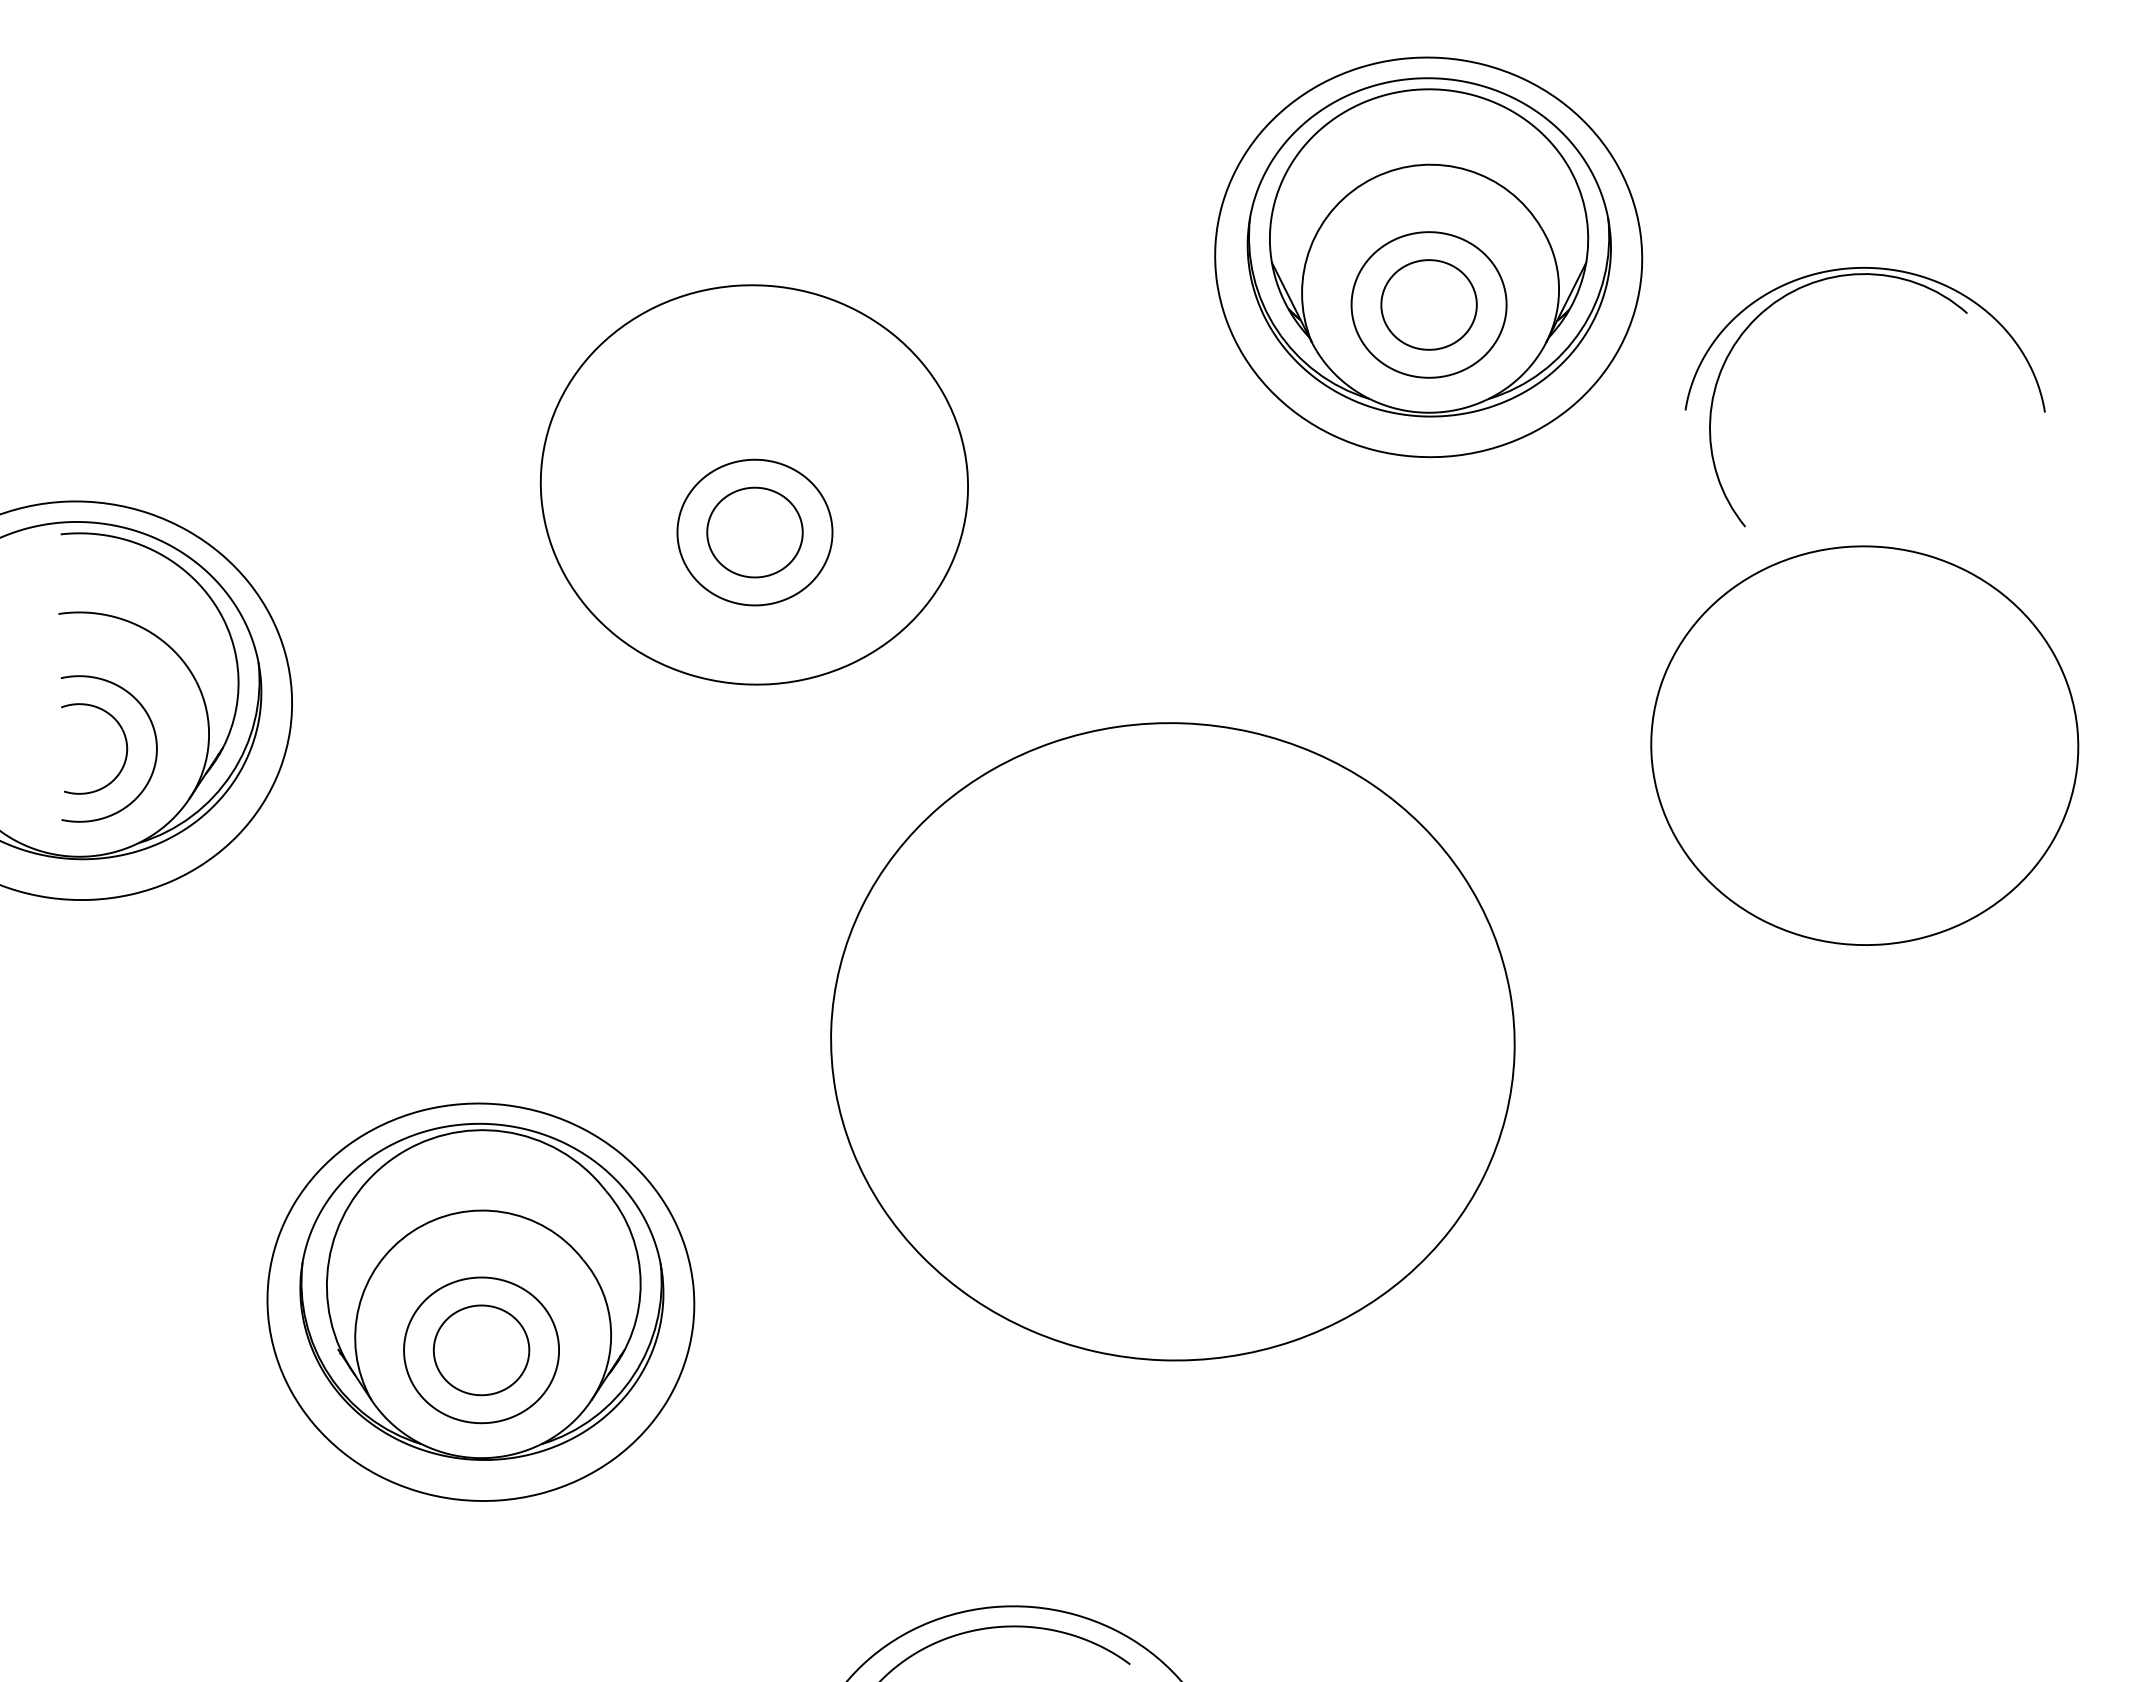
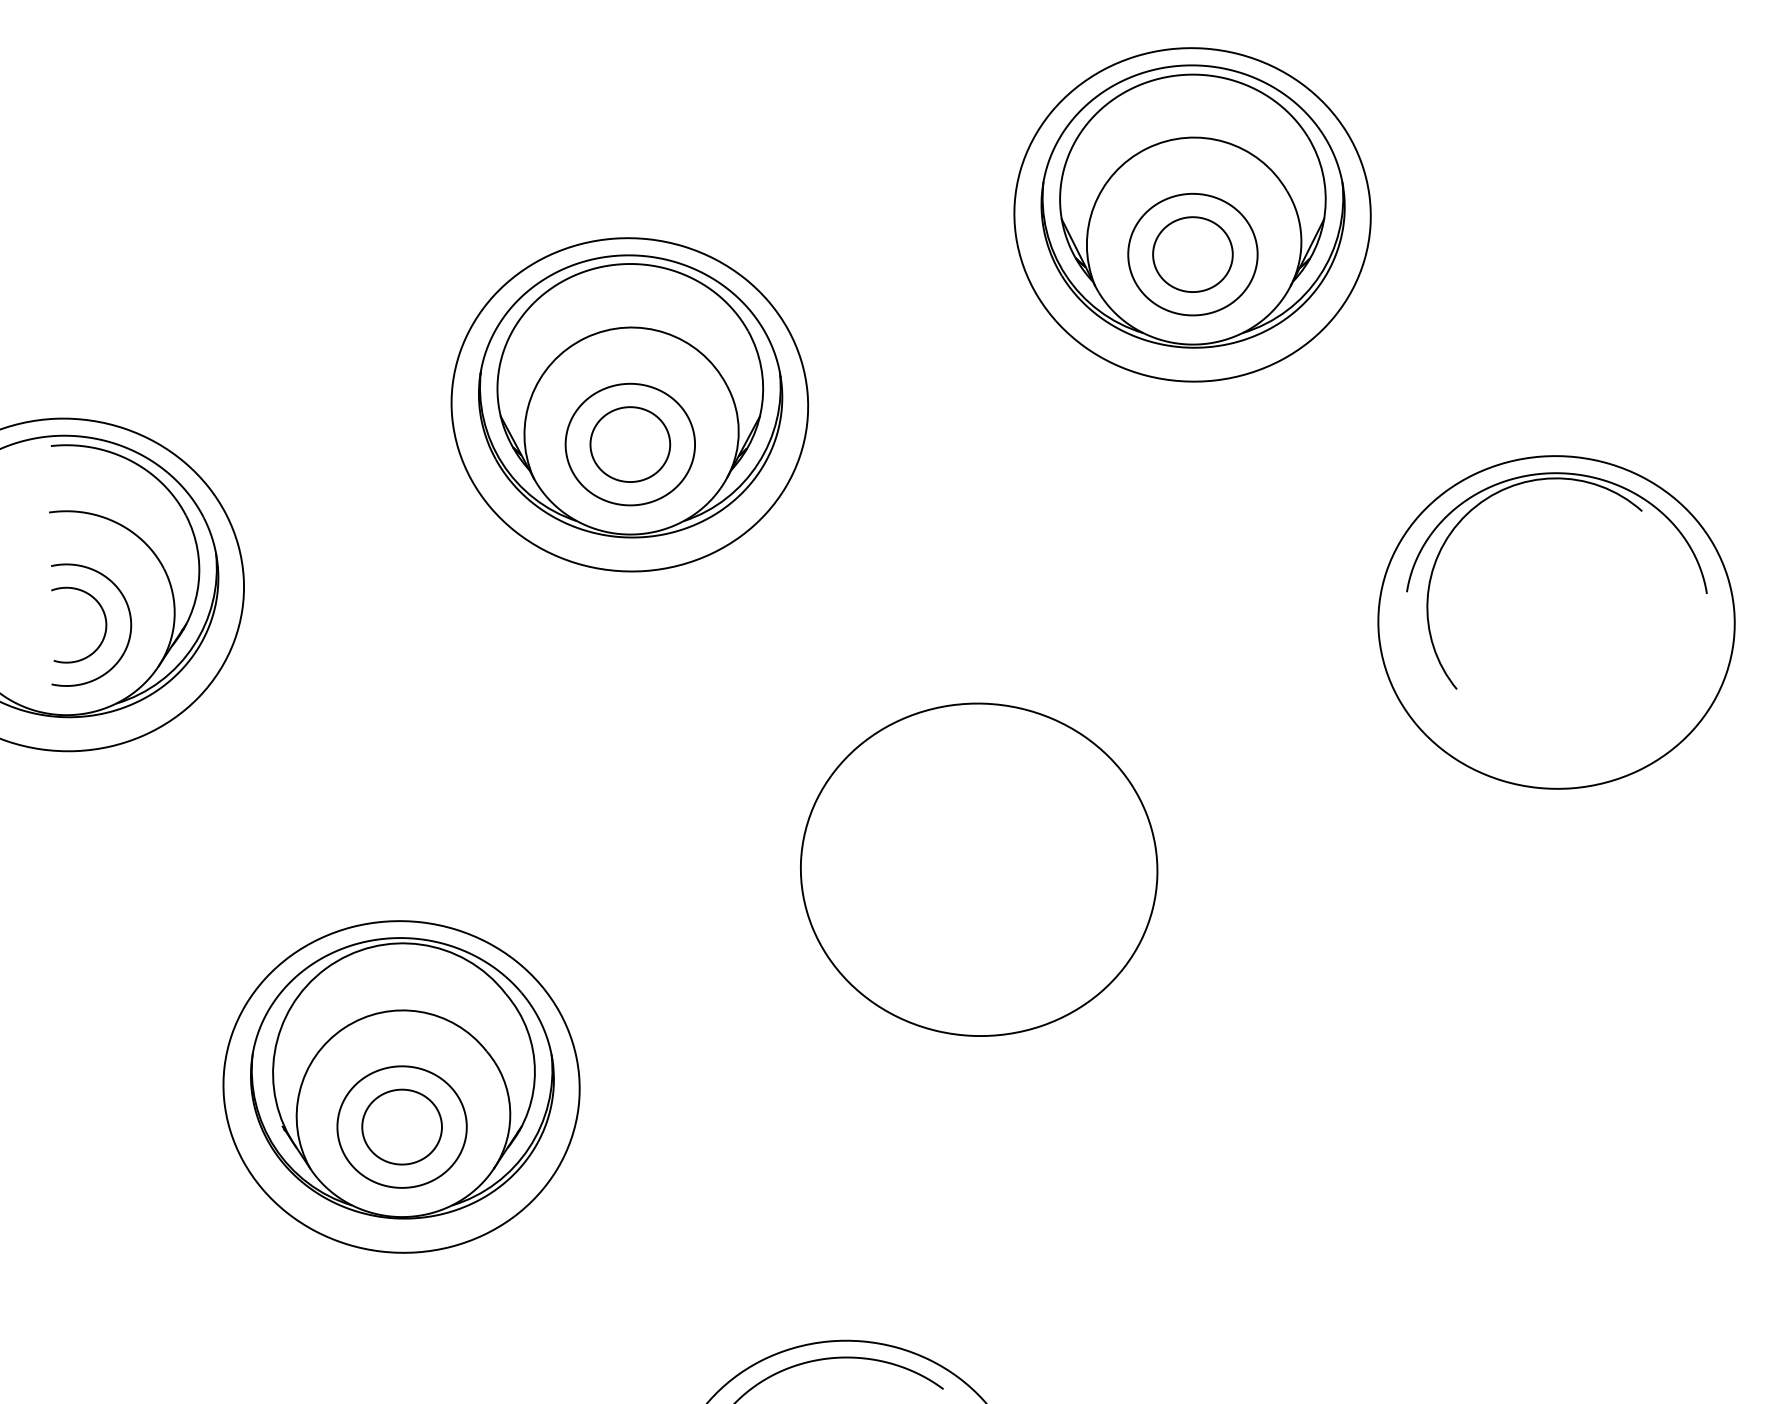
part: (1863, 275) -> (1555, 479), moved
part: (754, 474) -> (629, 396), added
part: (1172, 1042) -> (978, 870), size x0.62

